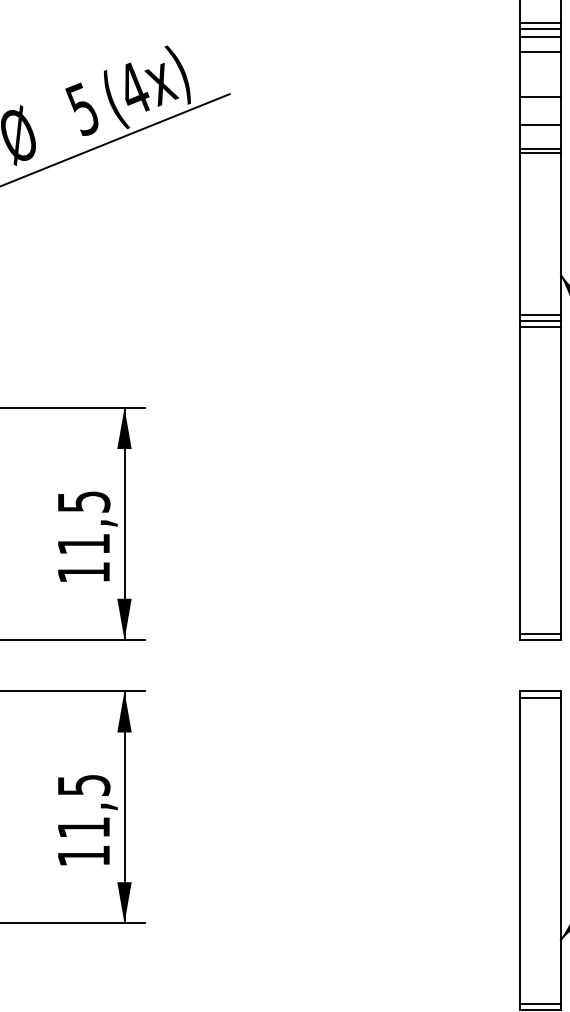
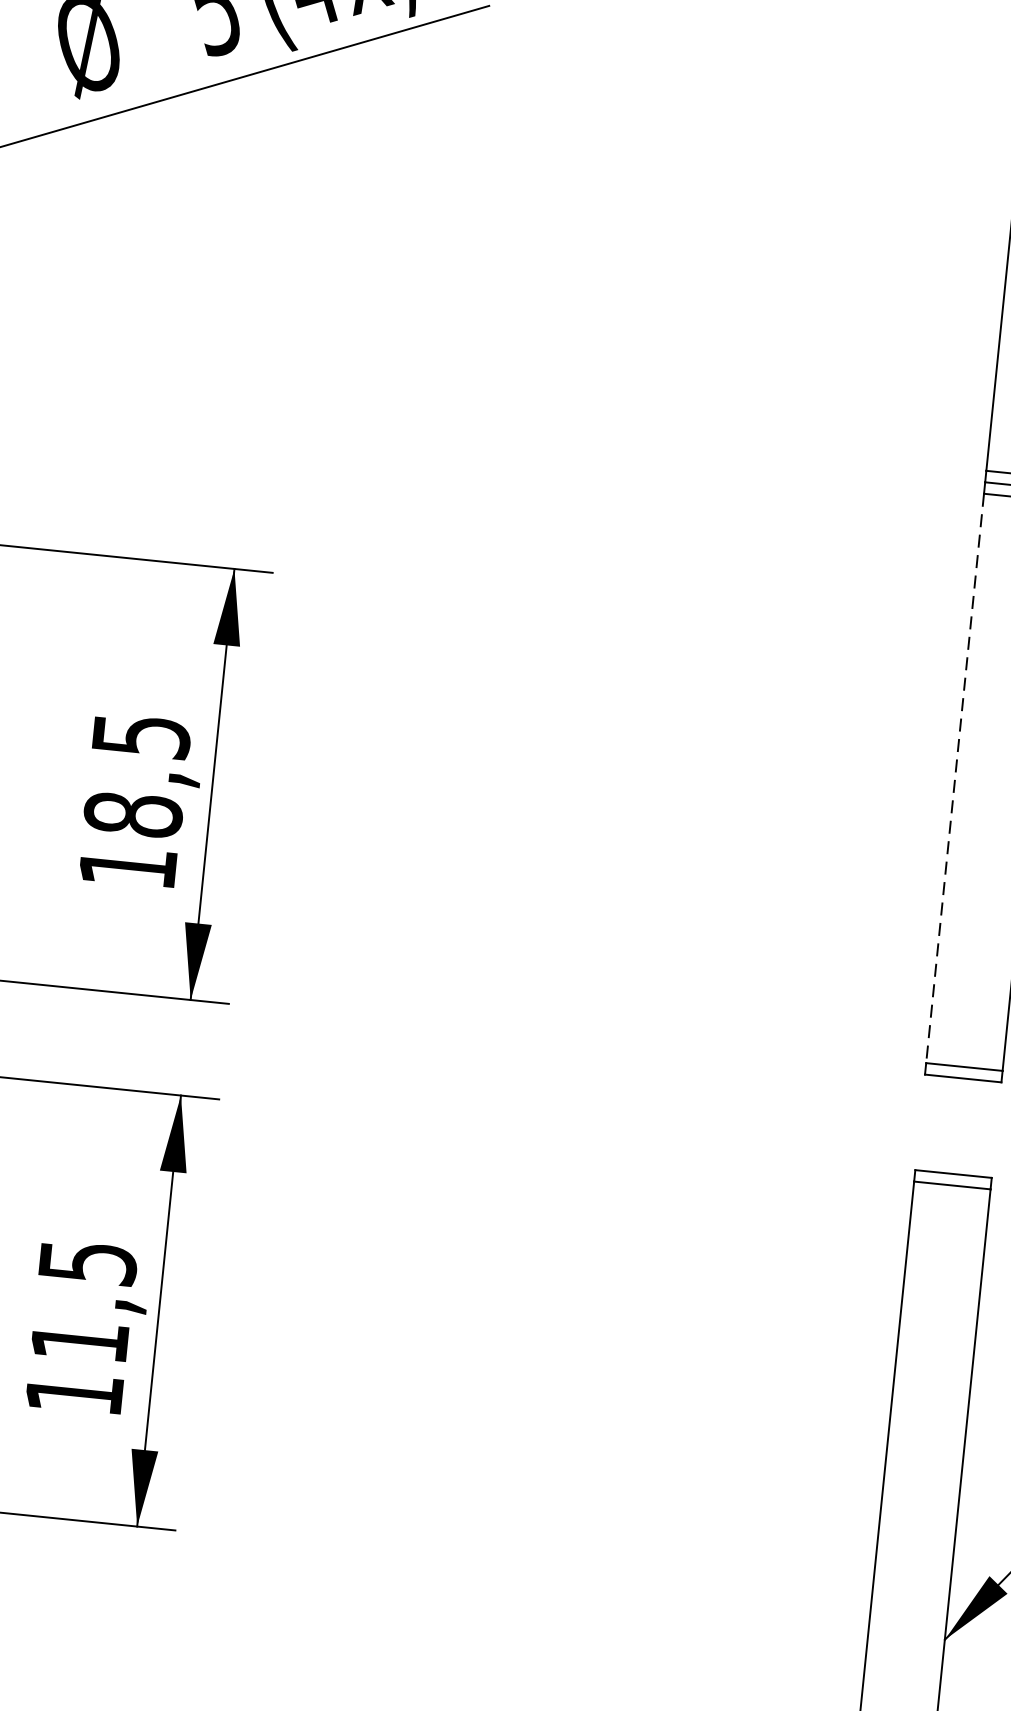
line: (519, 481) -> (954, 780), solid -> dashed
text: (83, 544) -> (132, 814), 11,5 -> 18,5

